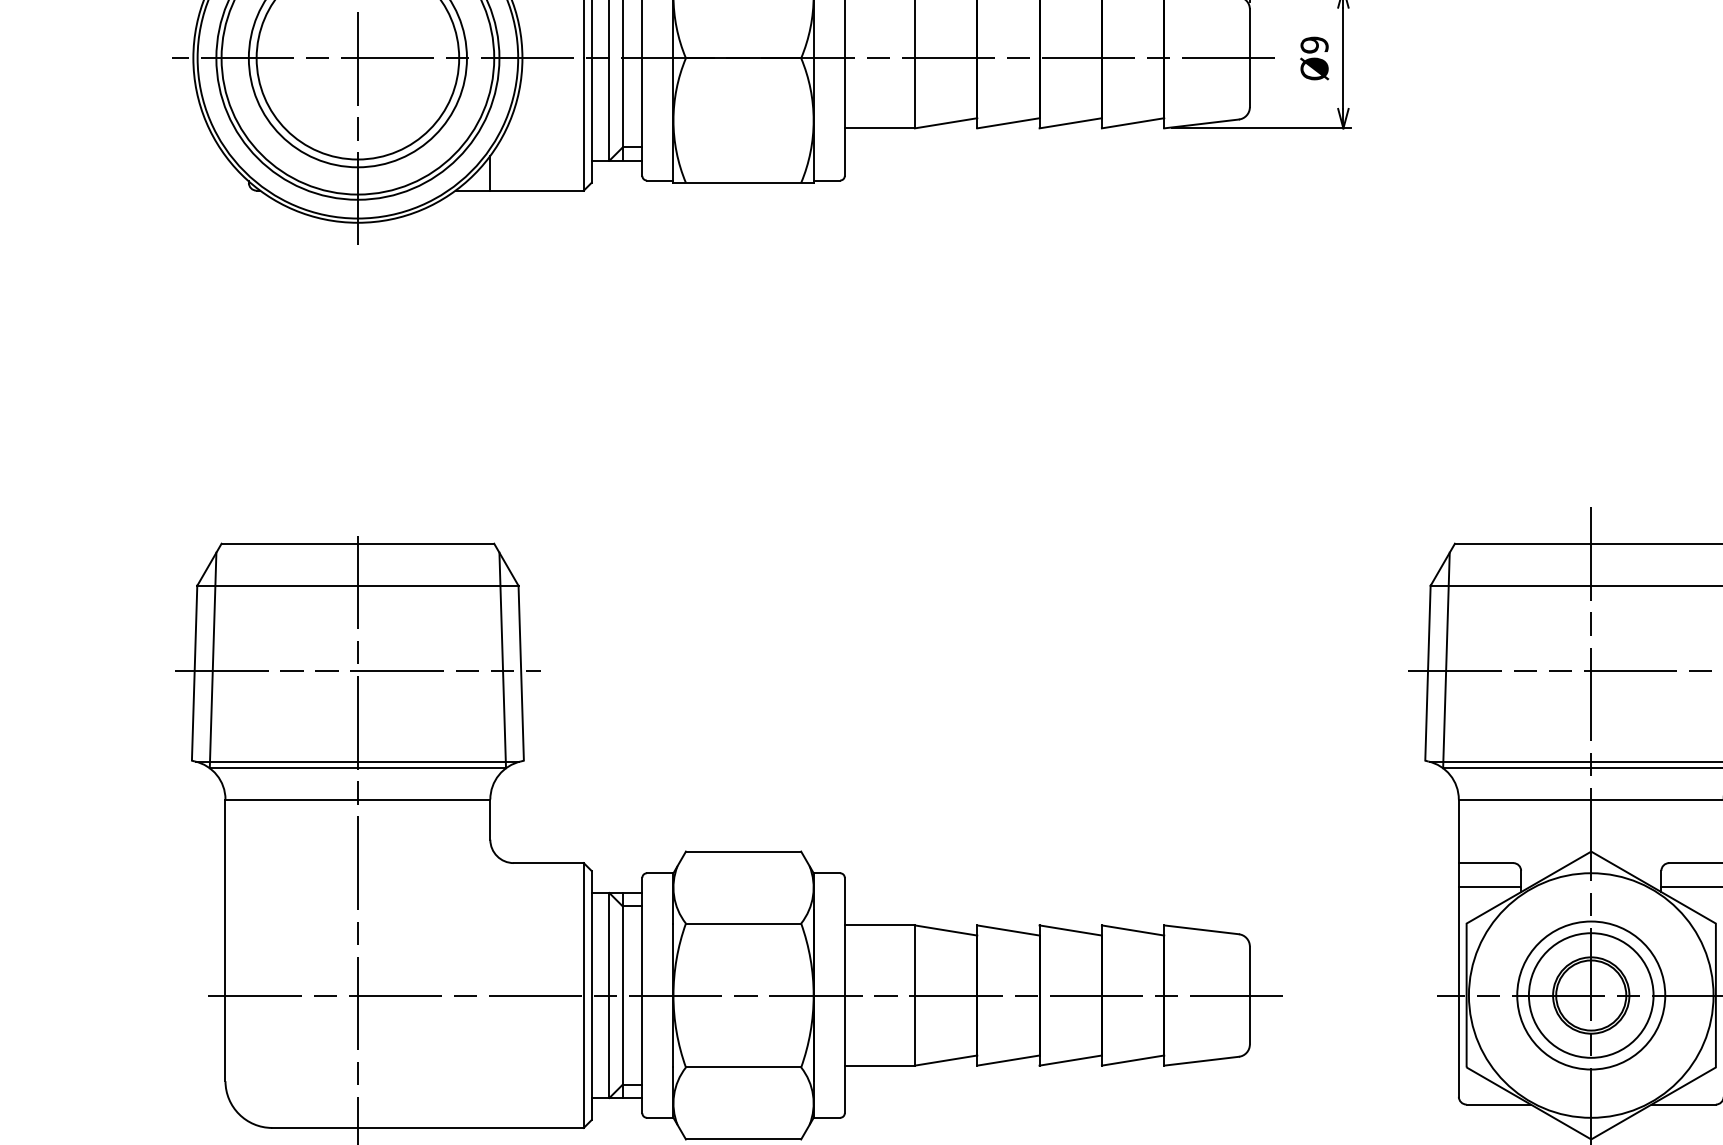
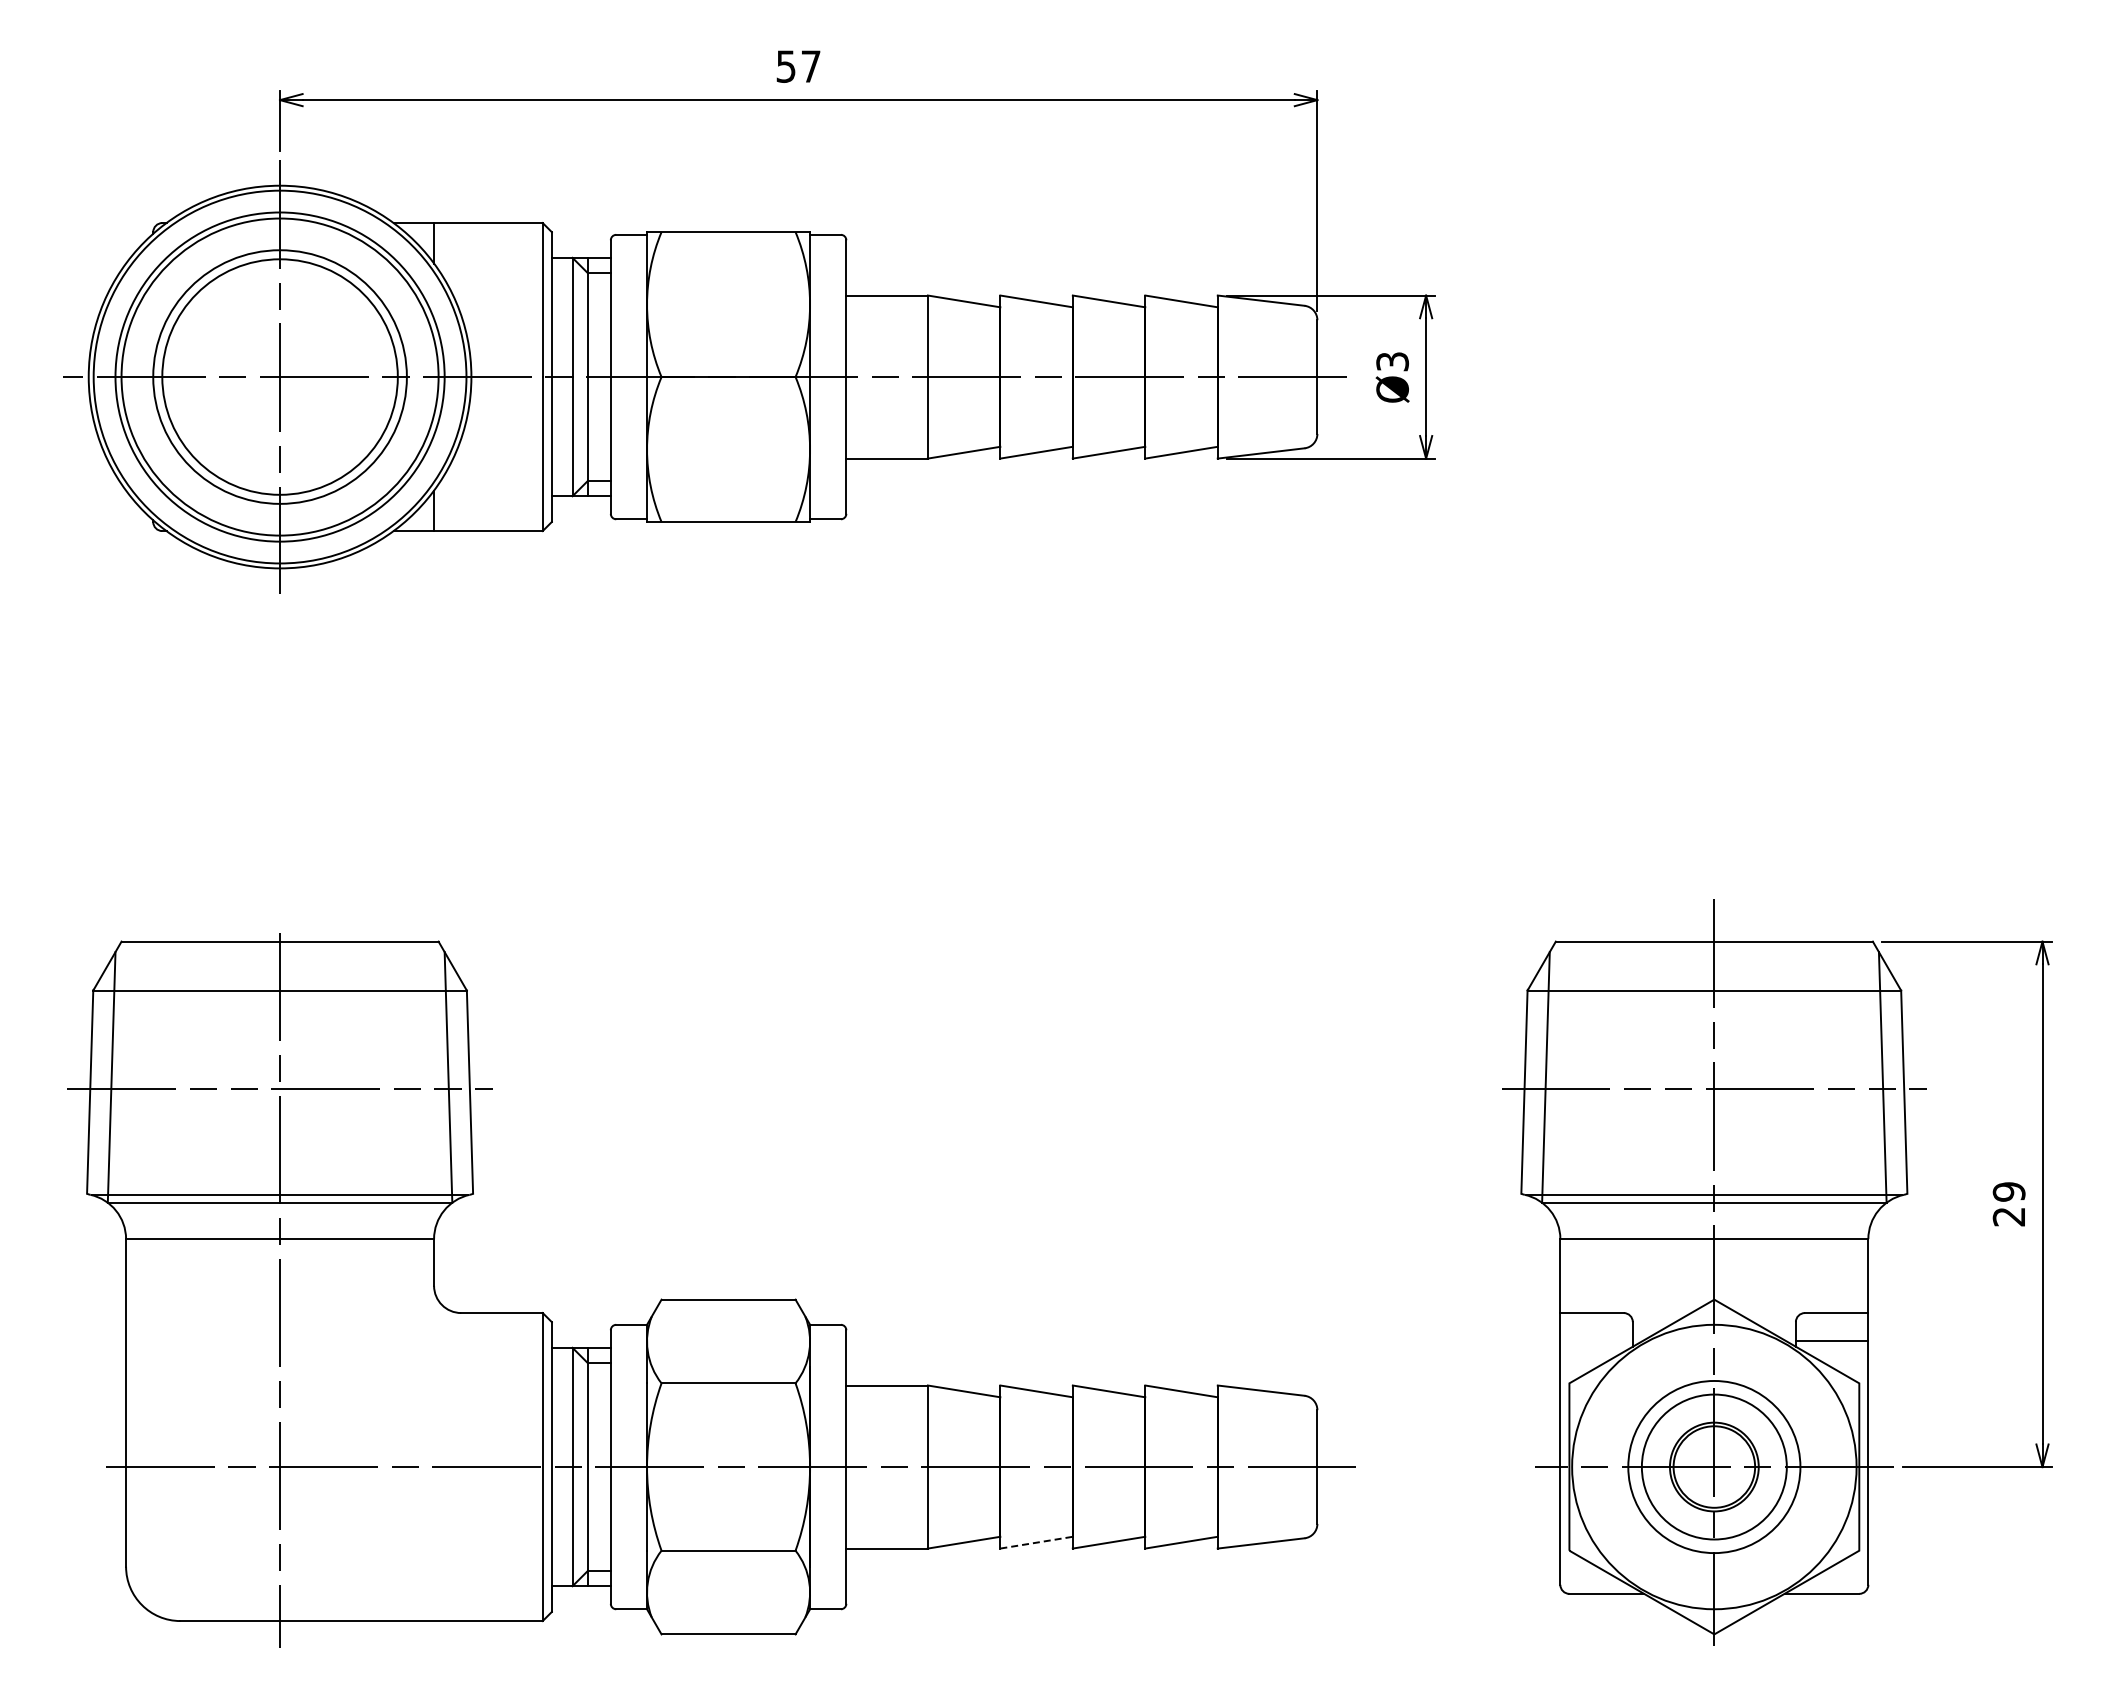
text: (1314, 44) -> (1392, 361), Ø9 -> Ø3
line: (1489, 886) -> (1596, 1340), removed
line: (1008, 1060) -> (1036, 1542), solid -> dashed

